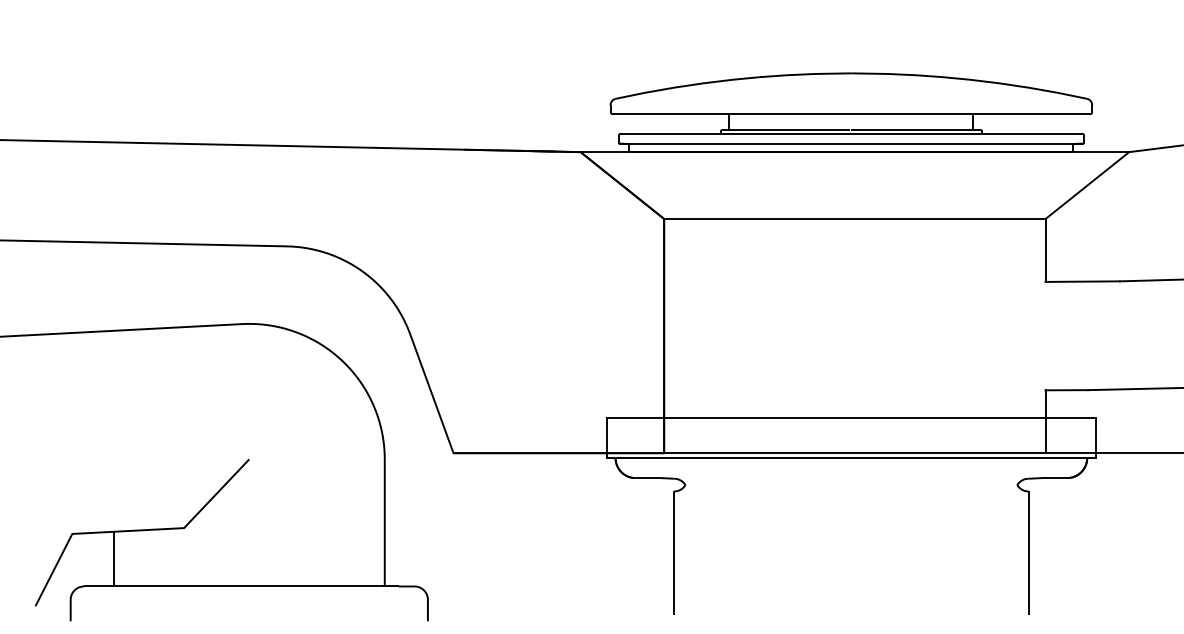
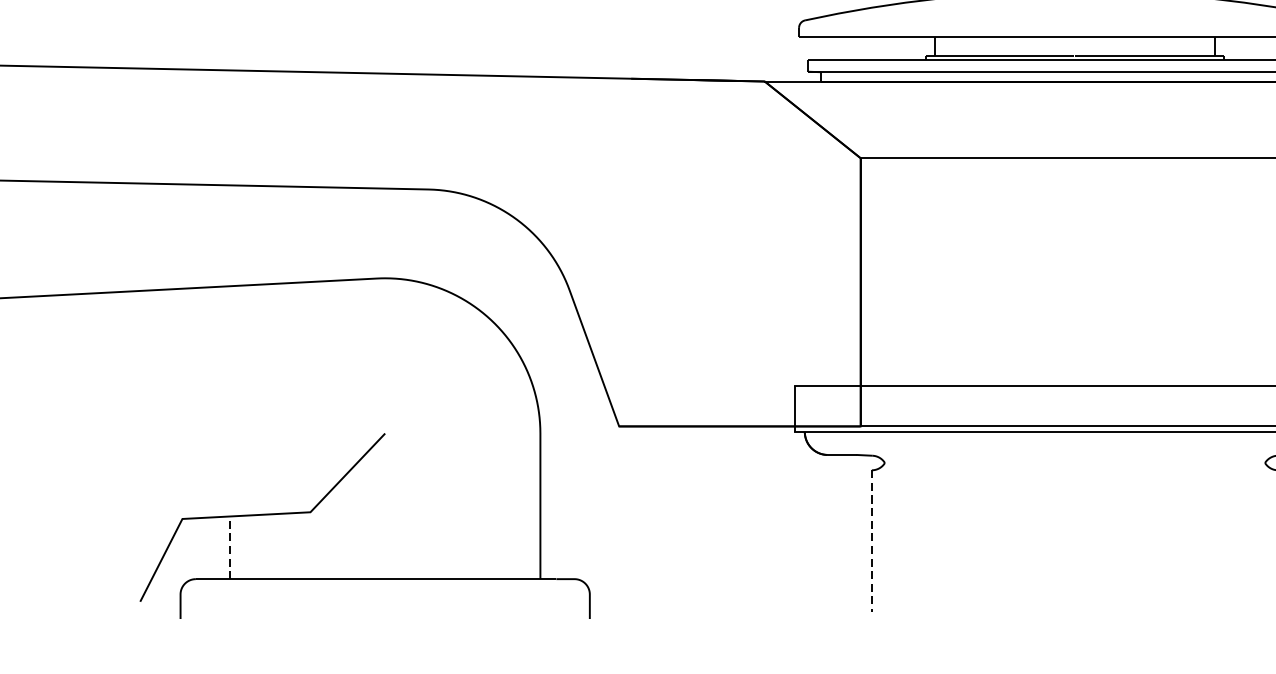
line: (674, 553) -> (872, 541), solid -> dashed
line: (113, 558) -> (229, 547), solid -> dashed

